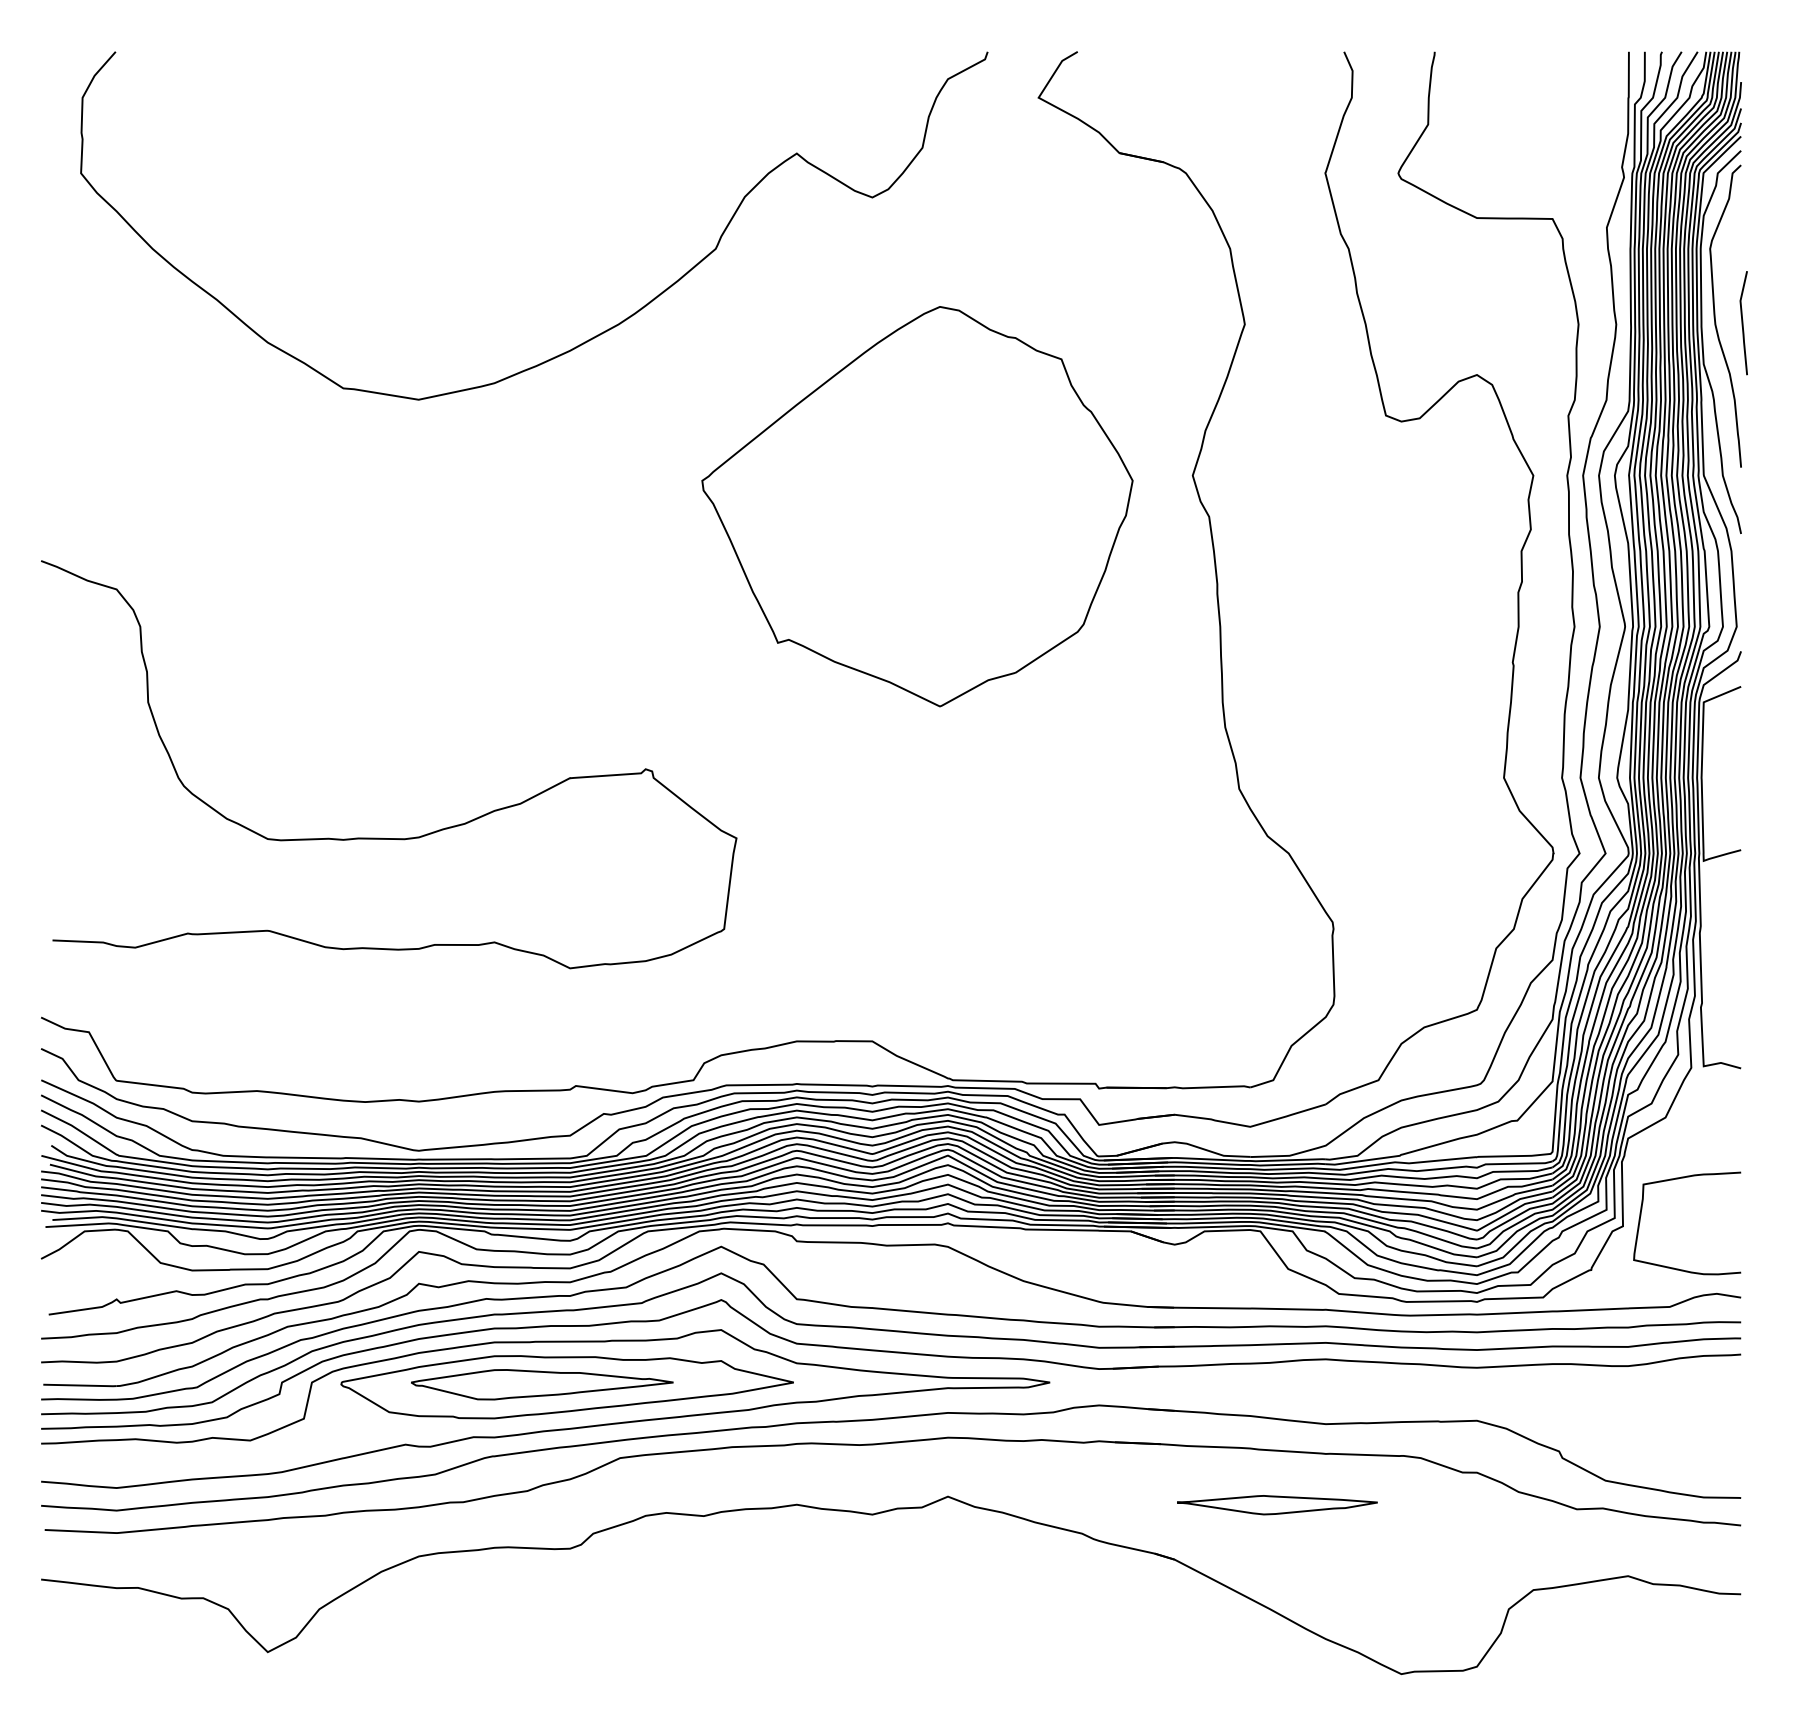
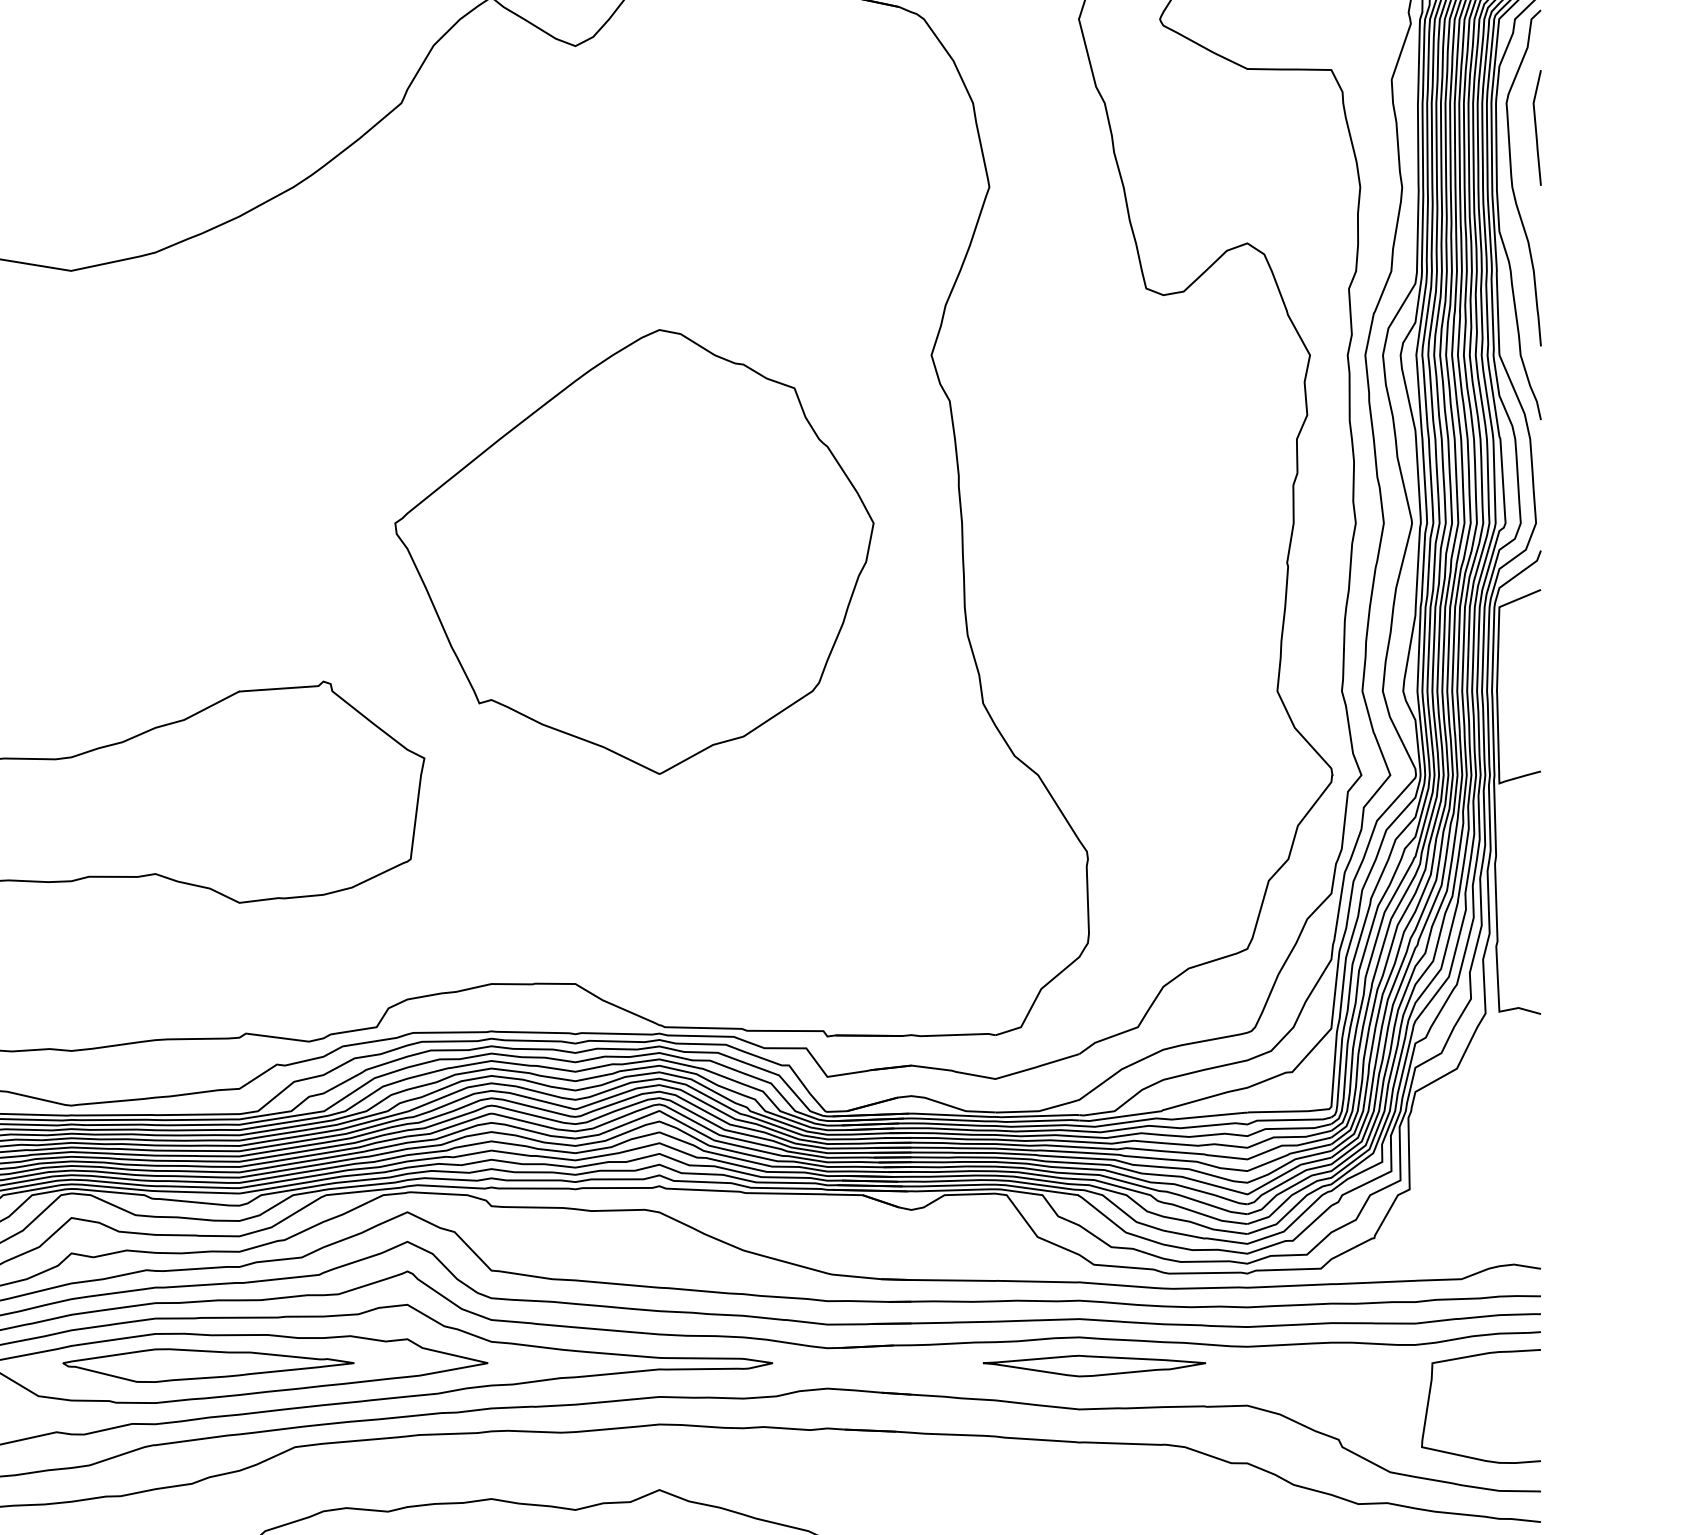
line: (1743, 323) -> (1536, 128), moved
part: (917, 506) -> (634, 551), moved
curve: (1678, 1179) -> (1471, 1357), moved
part: (1277, 1505) -> (1094, 1366), moved

